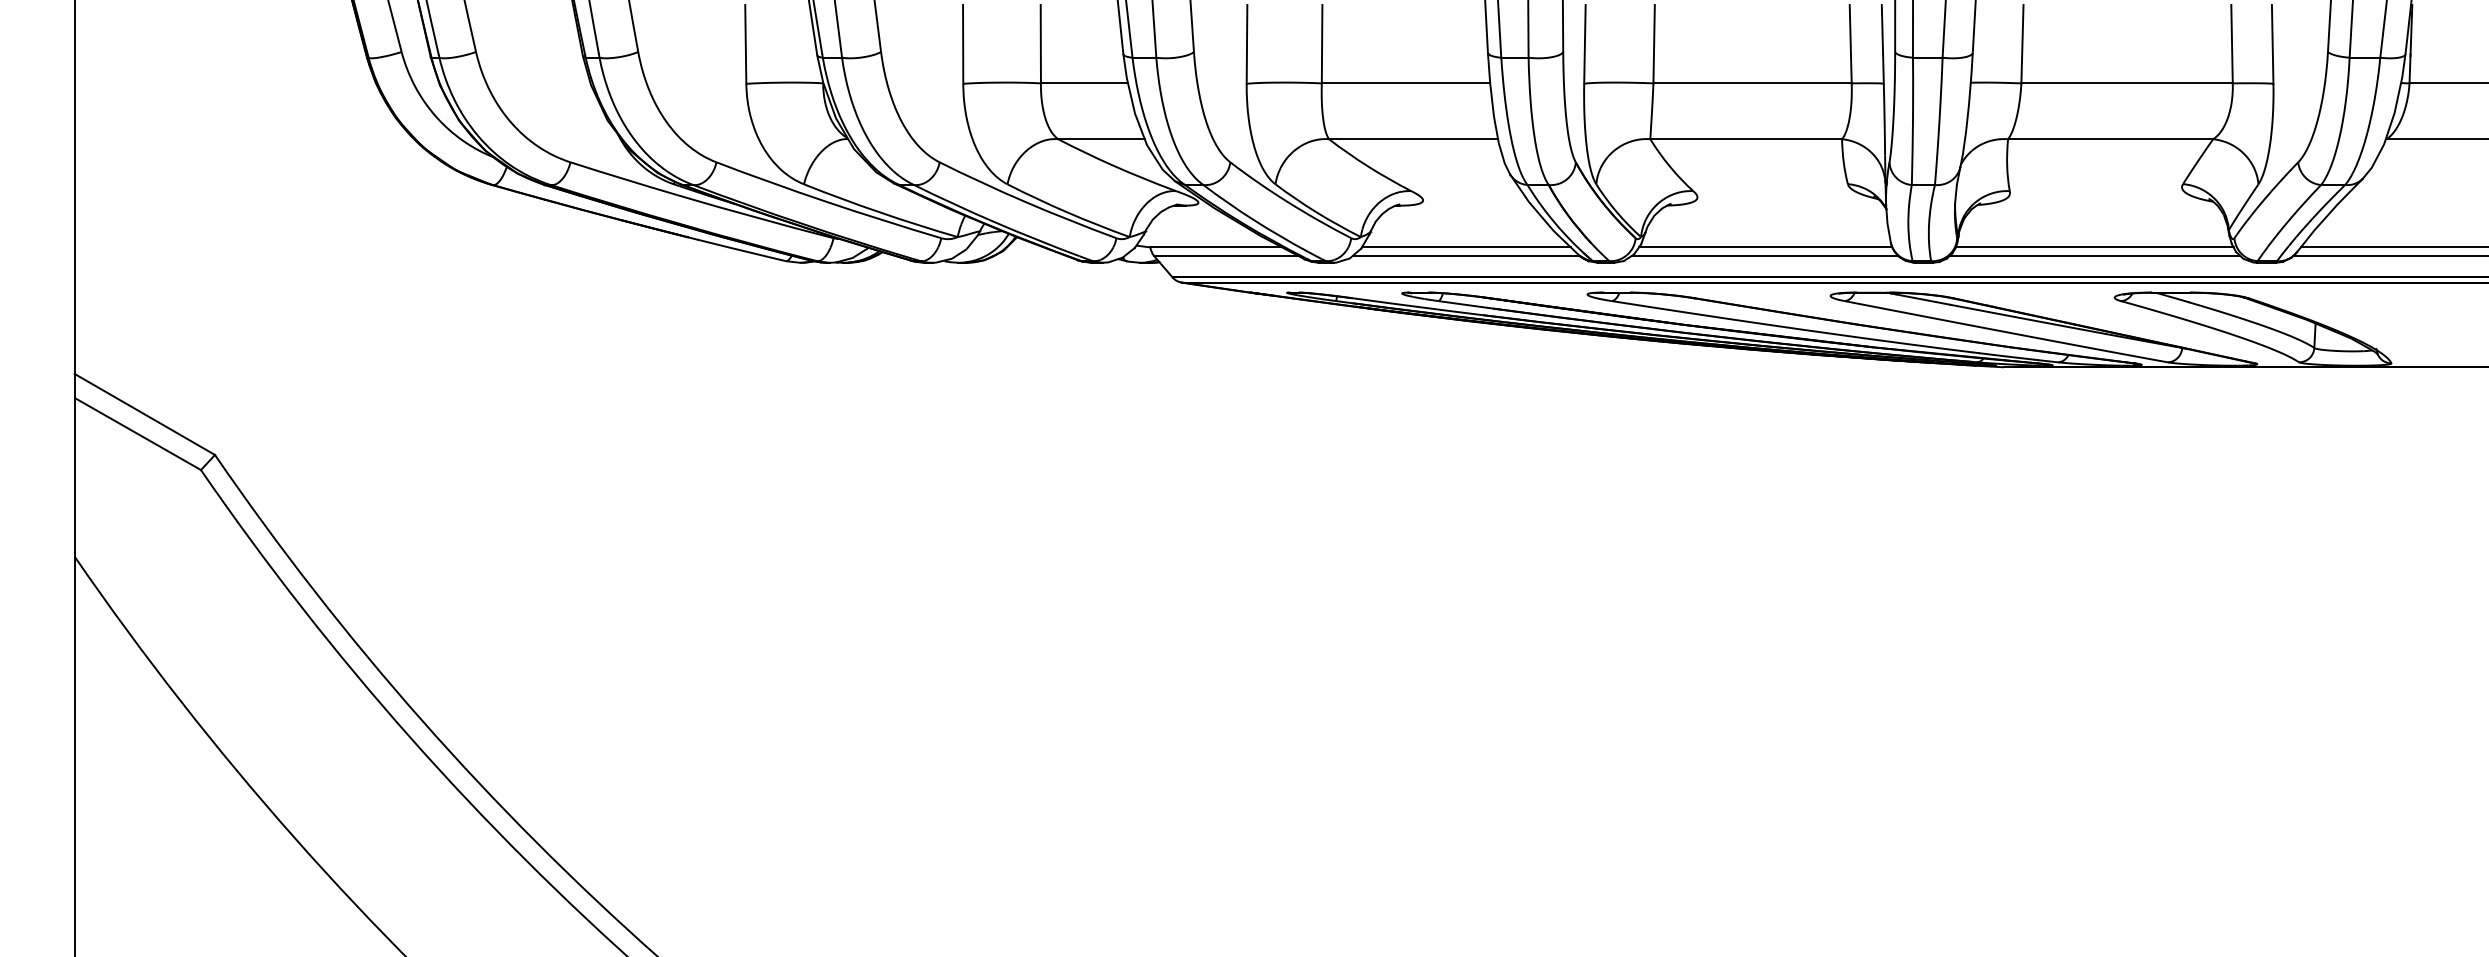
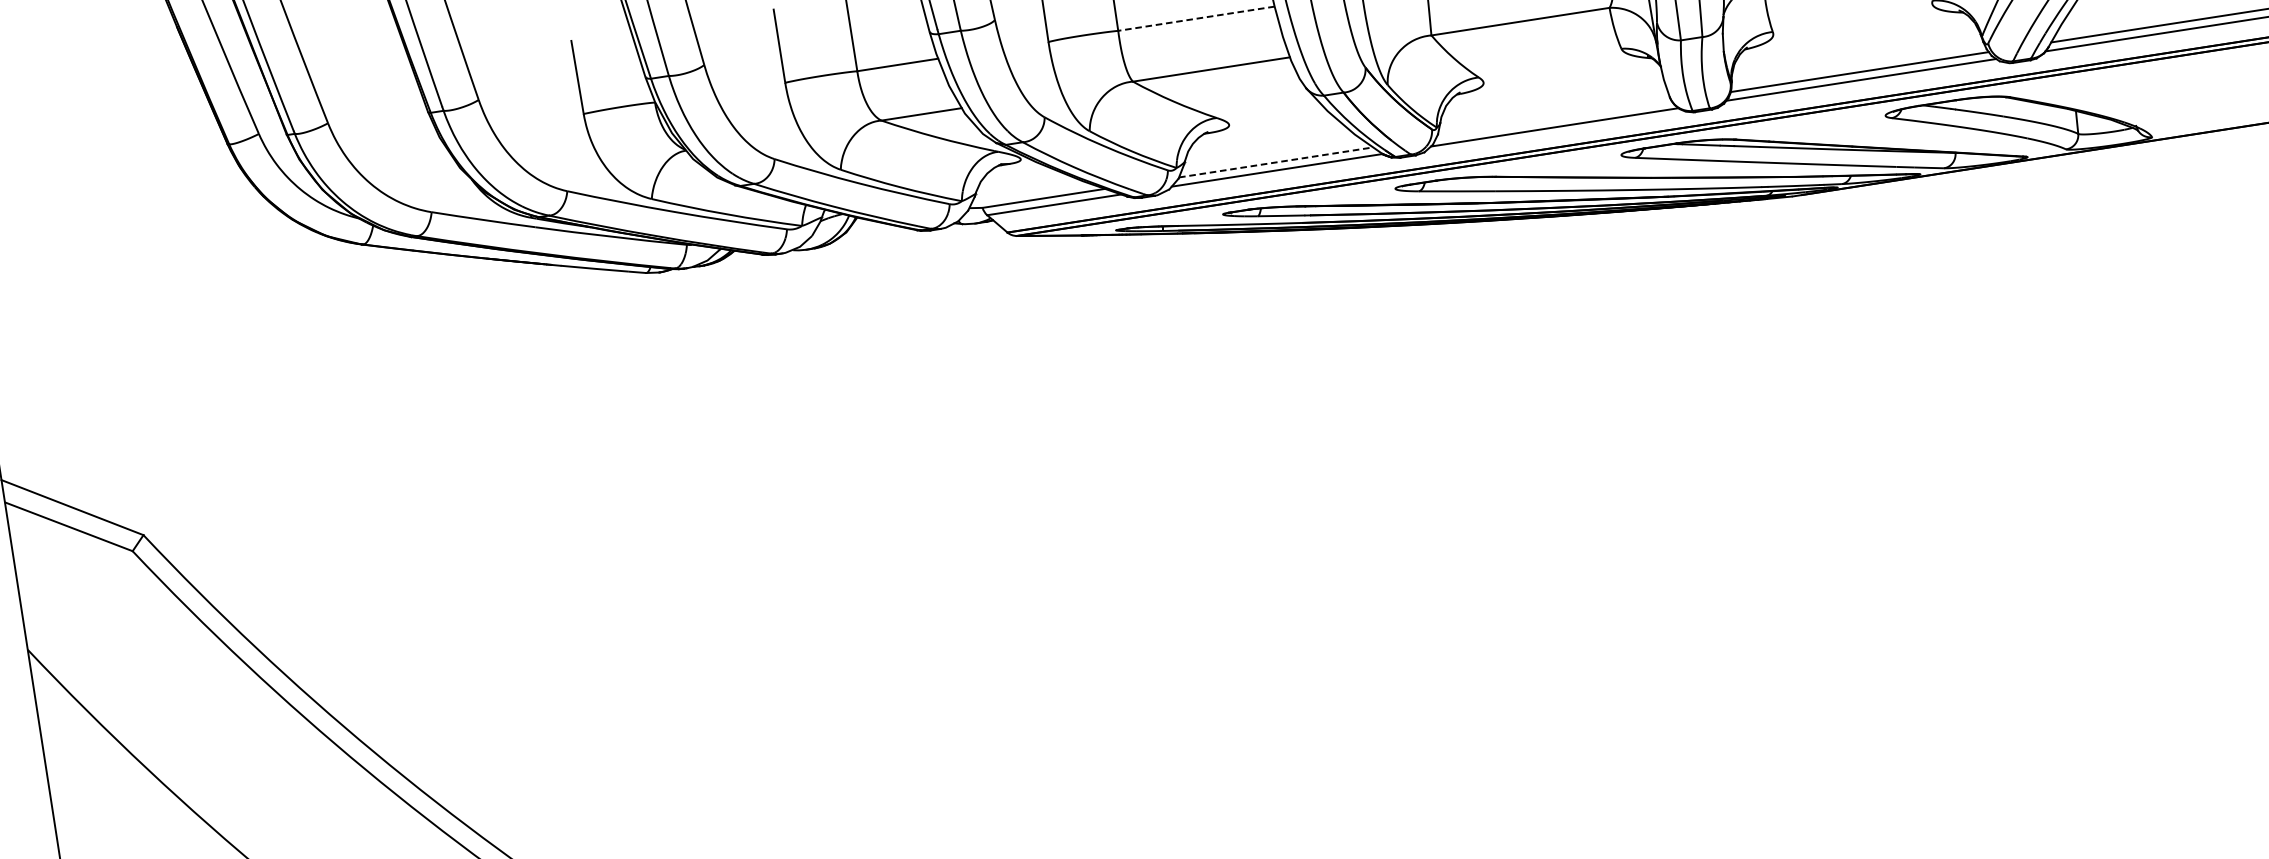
line: (1405, 83) -> (1195, 18), solid -> dashed
line: (1466, 247) -> (1276, 162), solid -> dashed
line: (1765, 247) -> (1553, 119), removed

